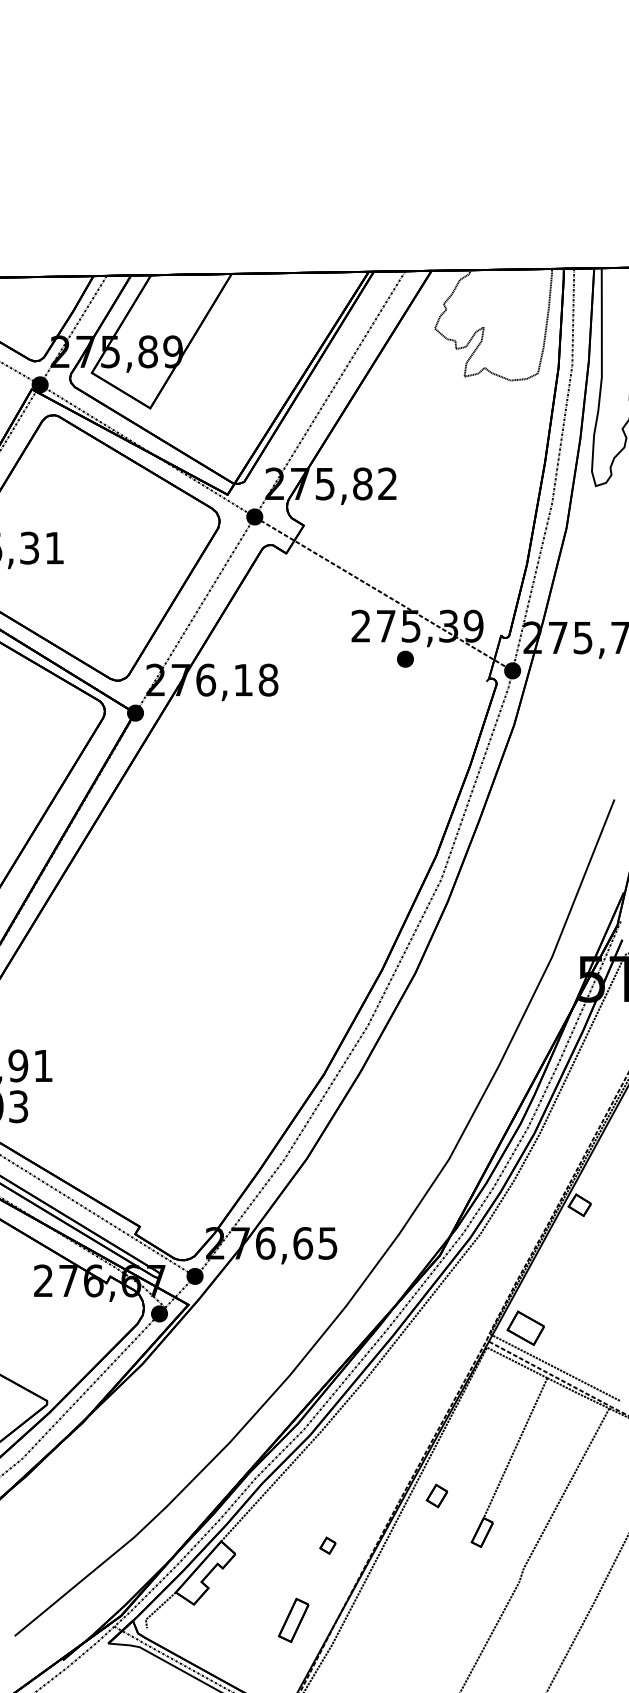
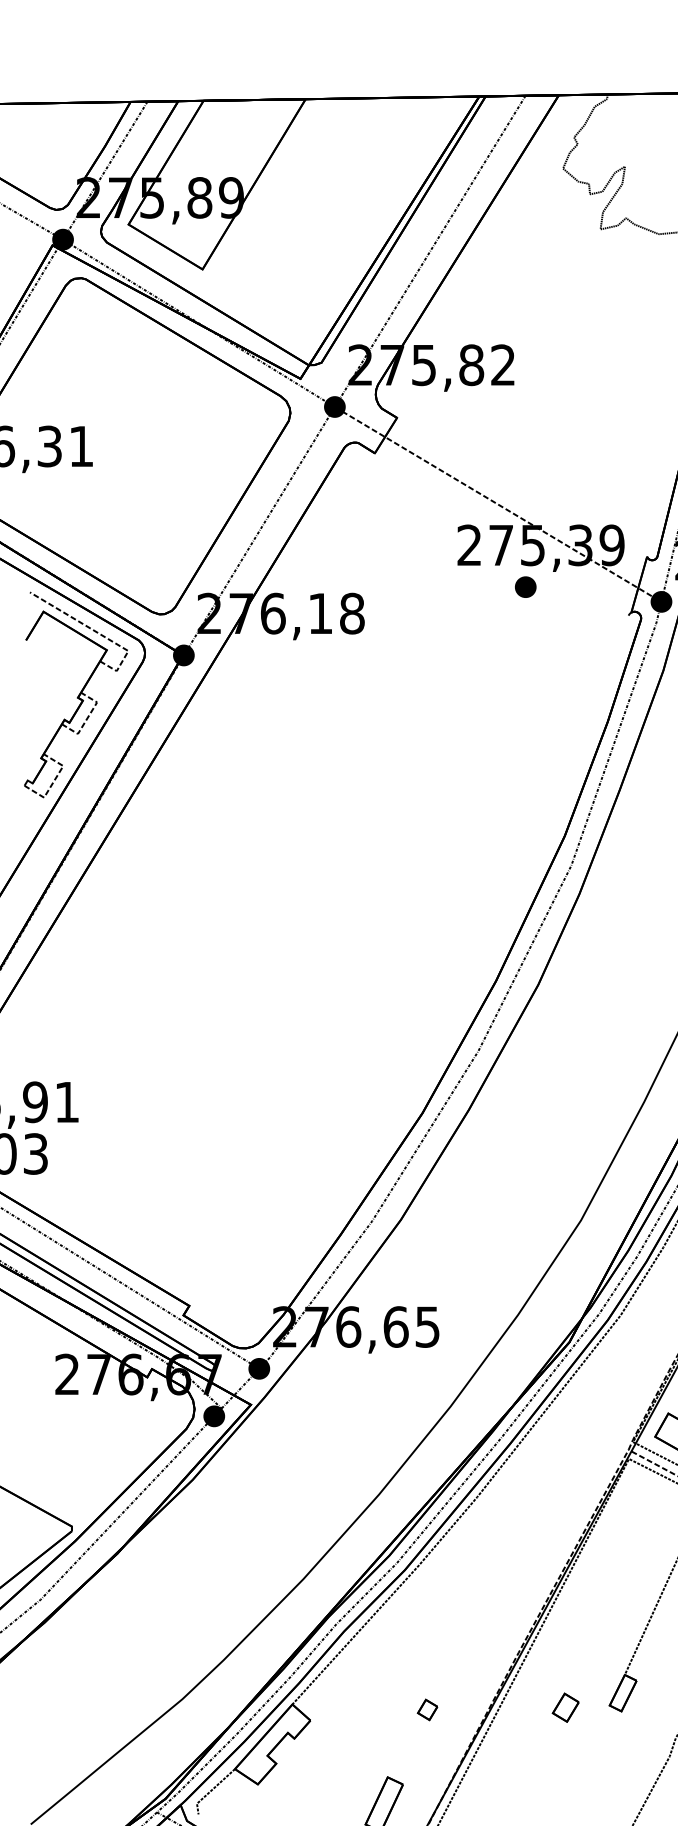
part: (50, 743) -> (76, 693), added
part: (436, 1495) -> (565, 1707), moved

